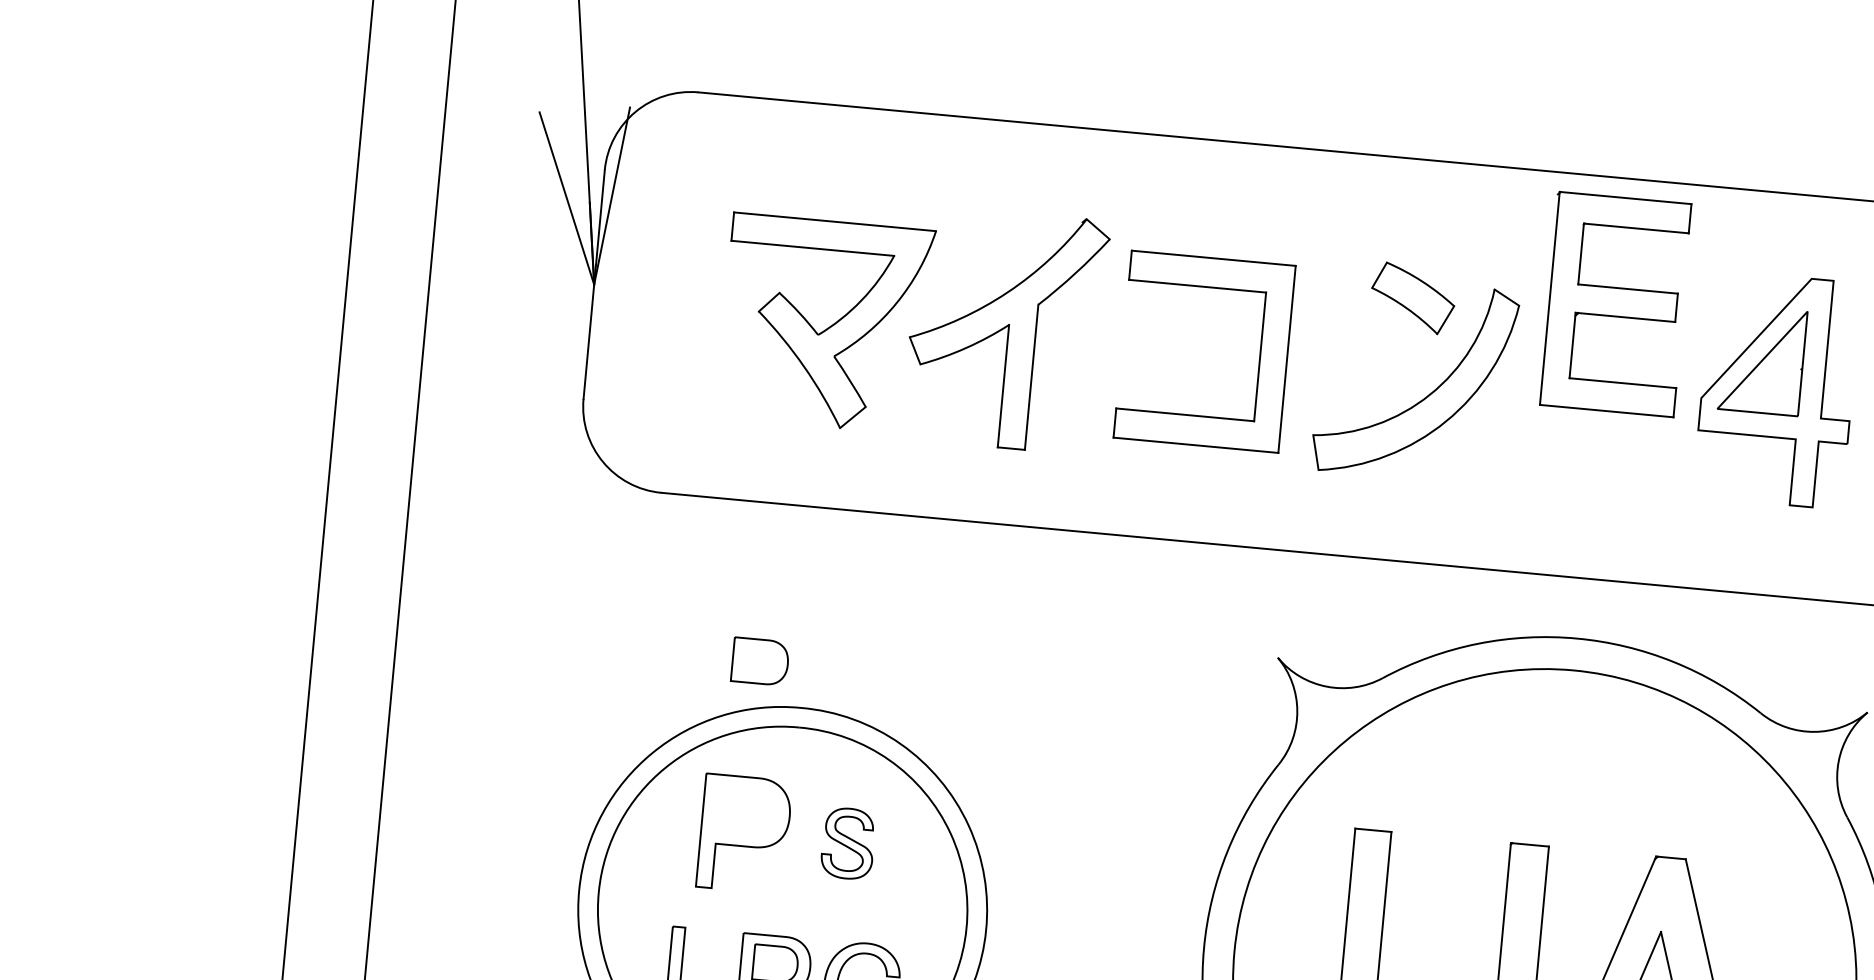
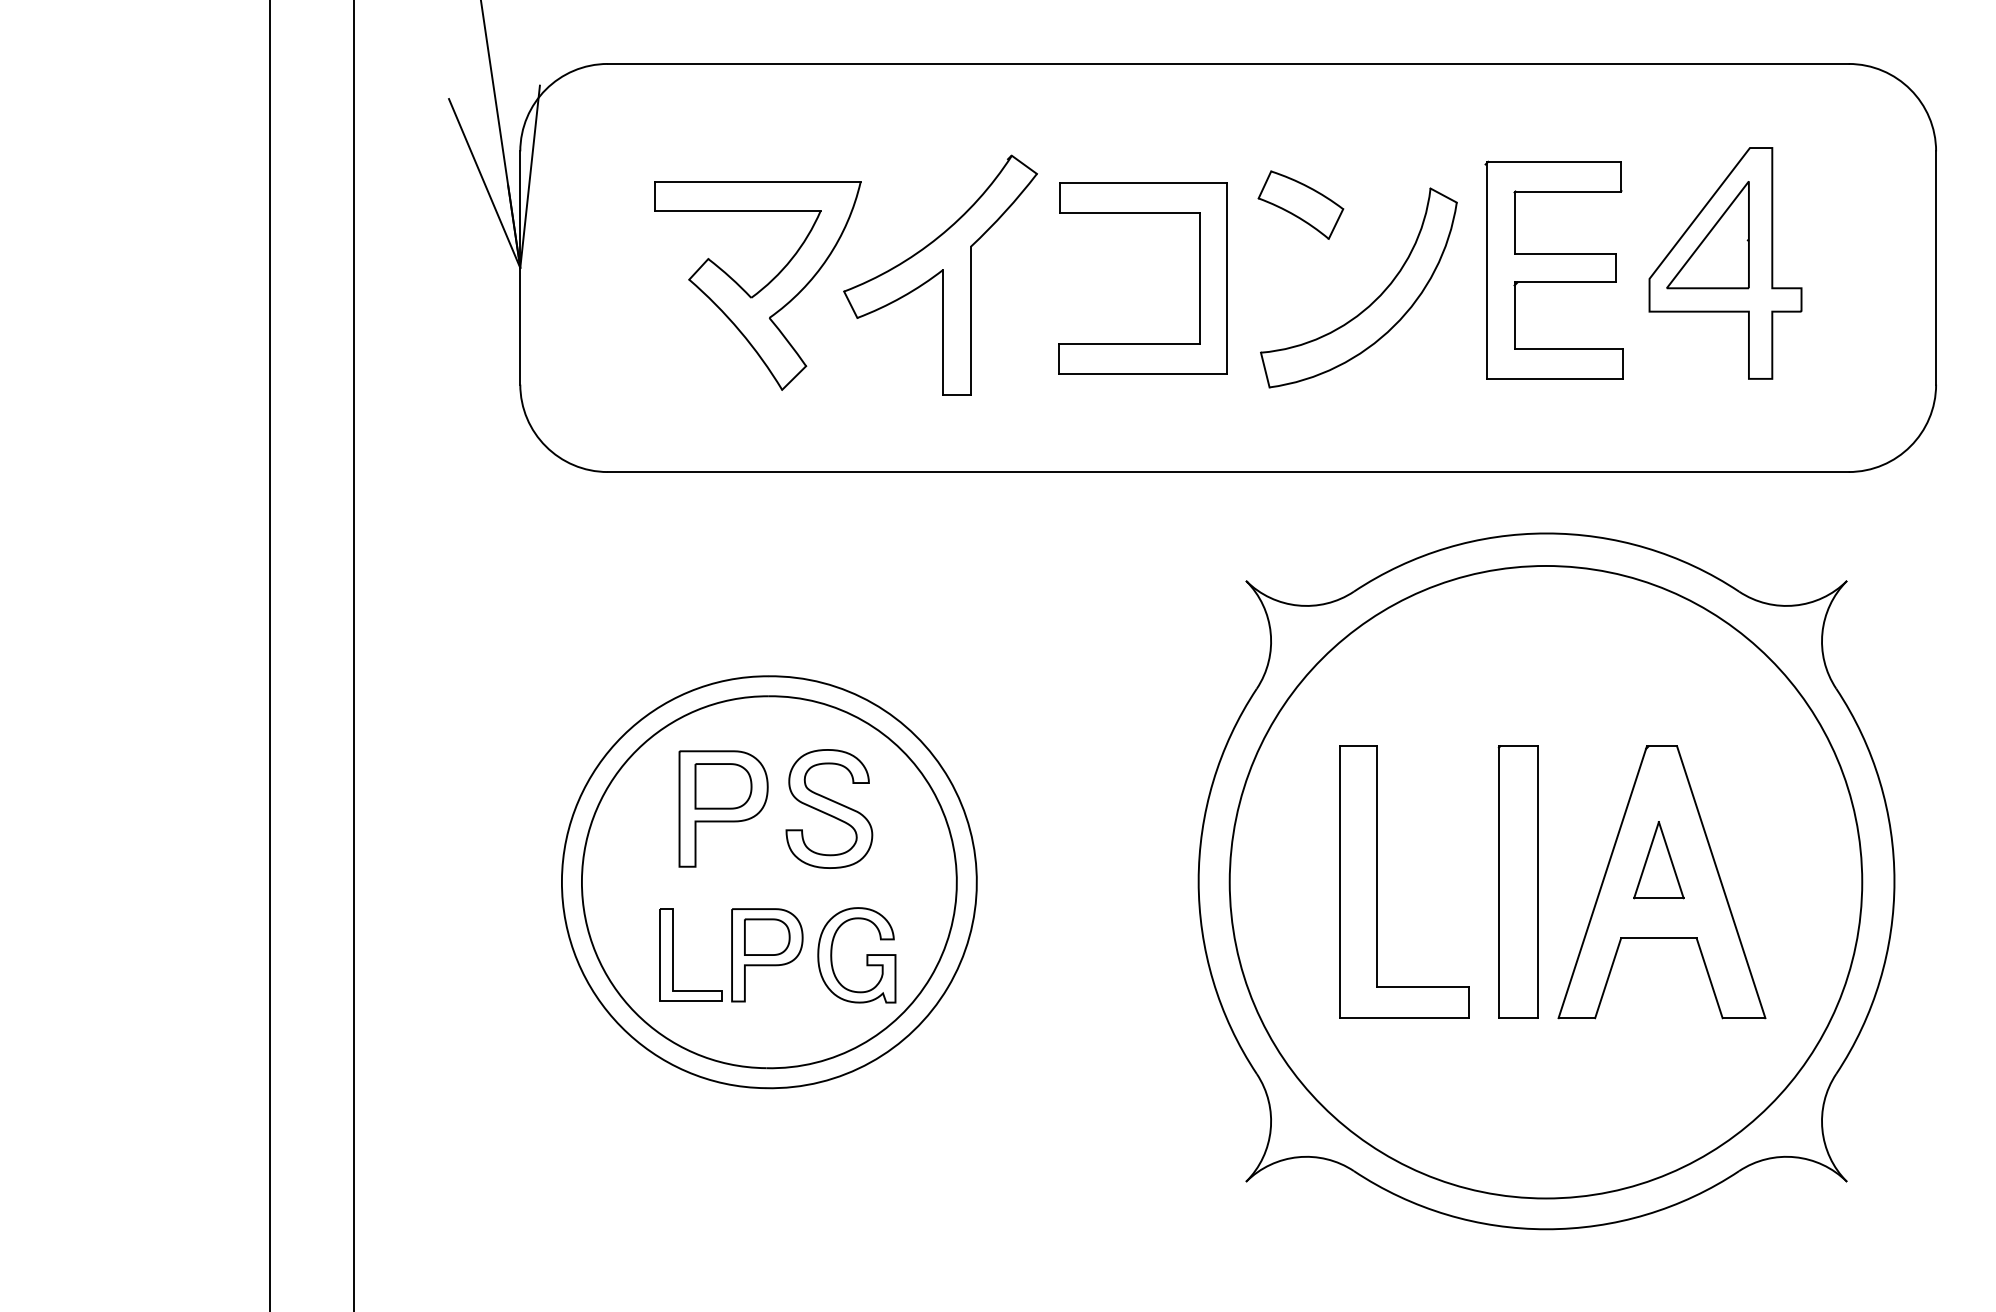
part: (1412, 297) -> (1300, 204), moved
part: (1615, 303) -> (1553, 269), moved
part: (760, 661) -> (723, 786), moved
part: (848, 843) -> (829, 808), size x1.67

